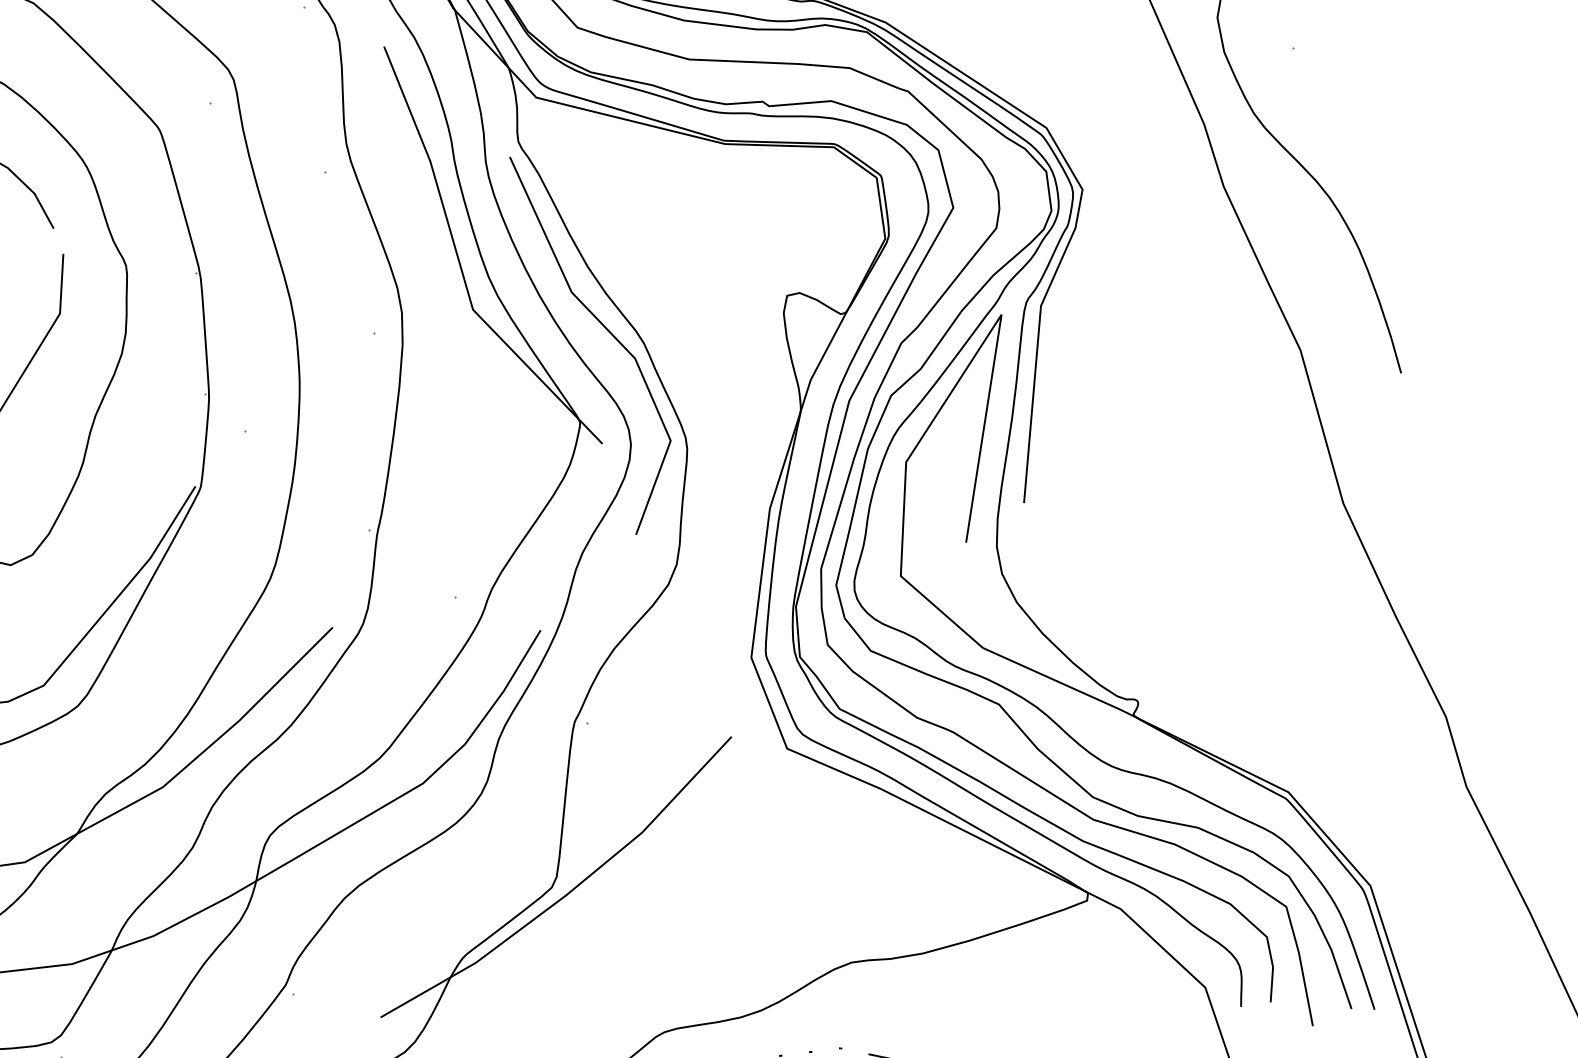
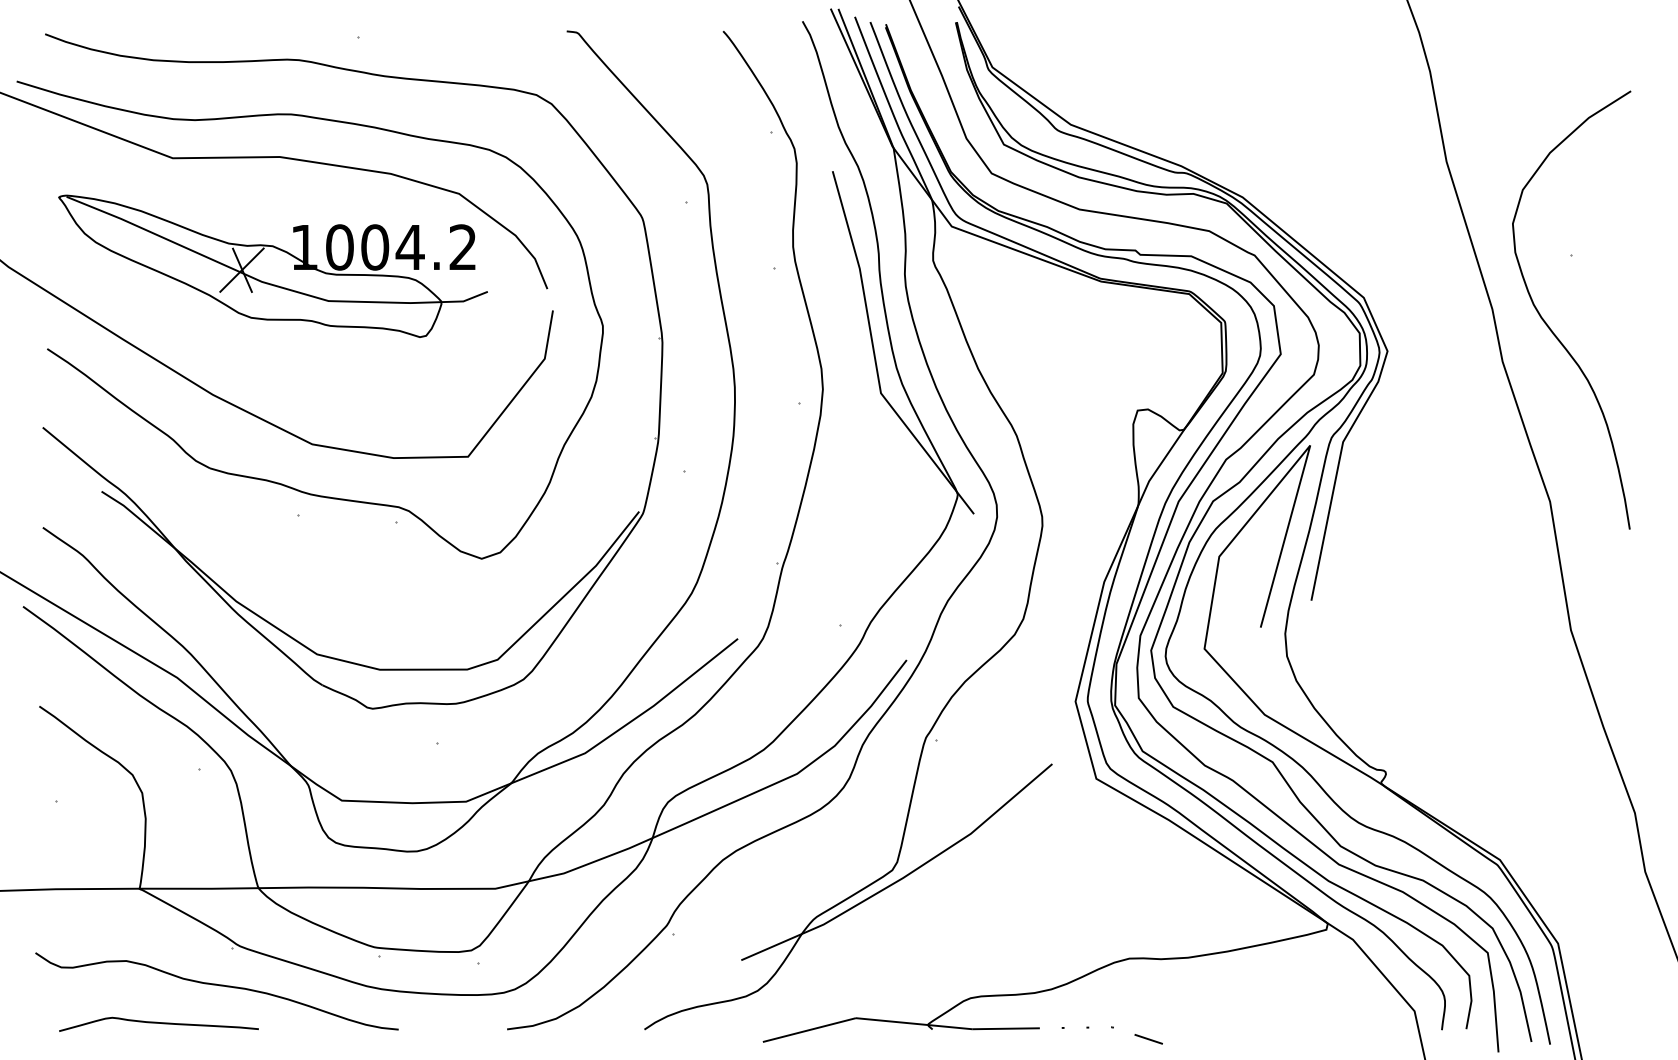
line: (606, 330) -> (987, 422), removed

